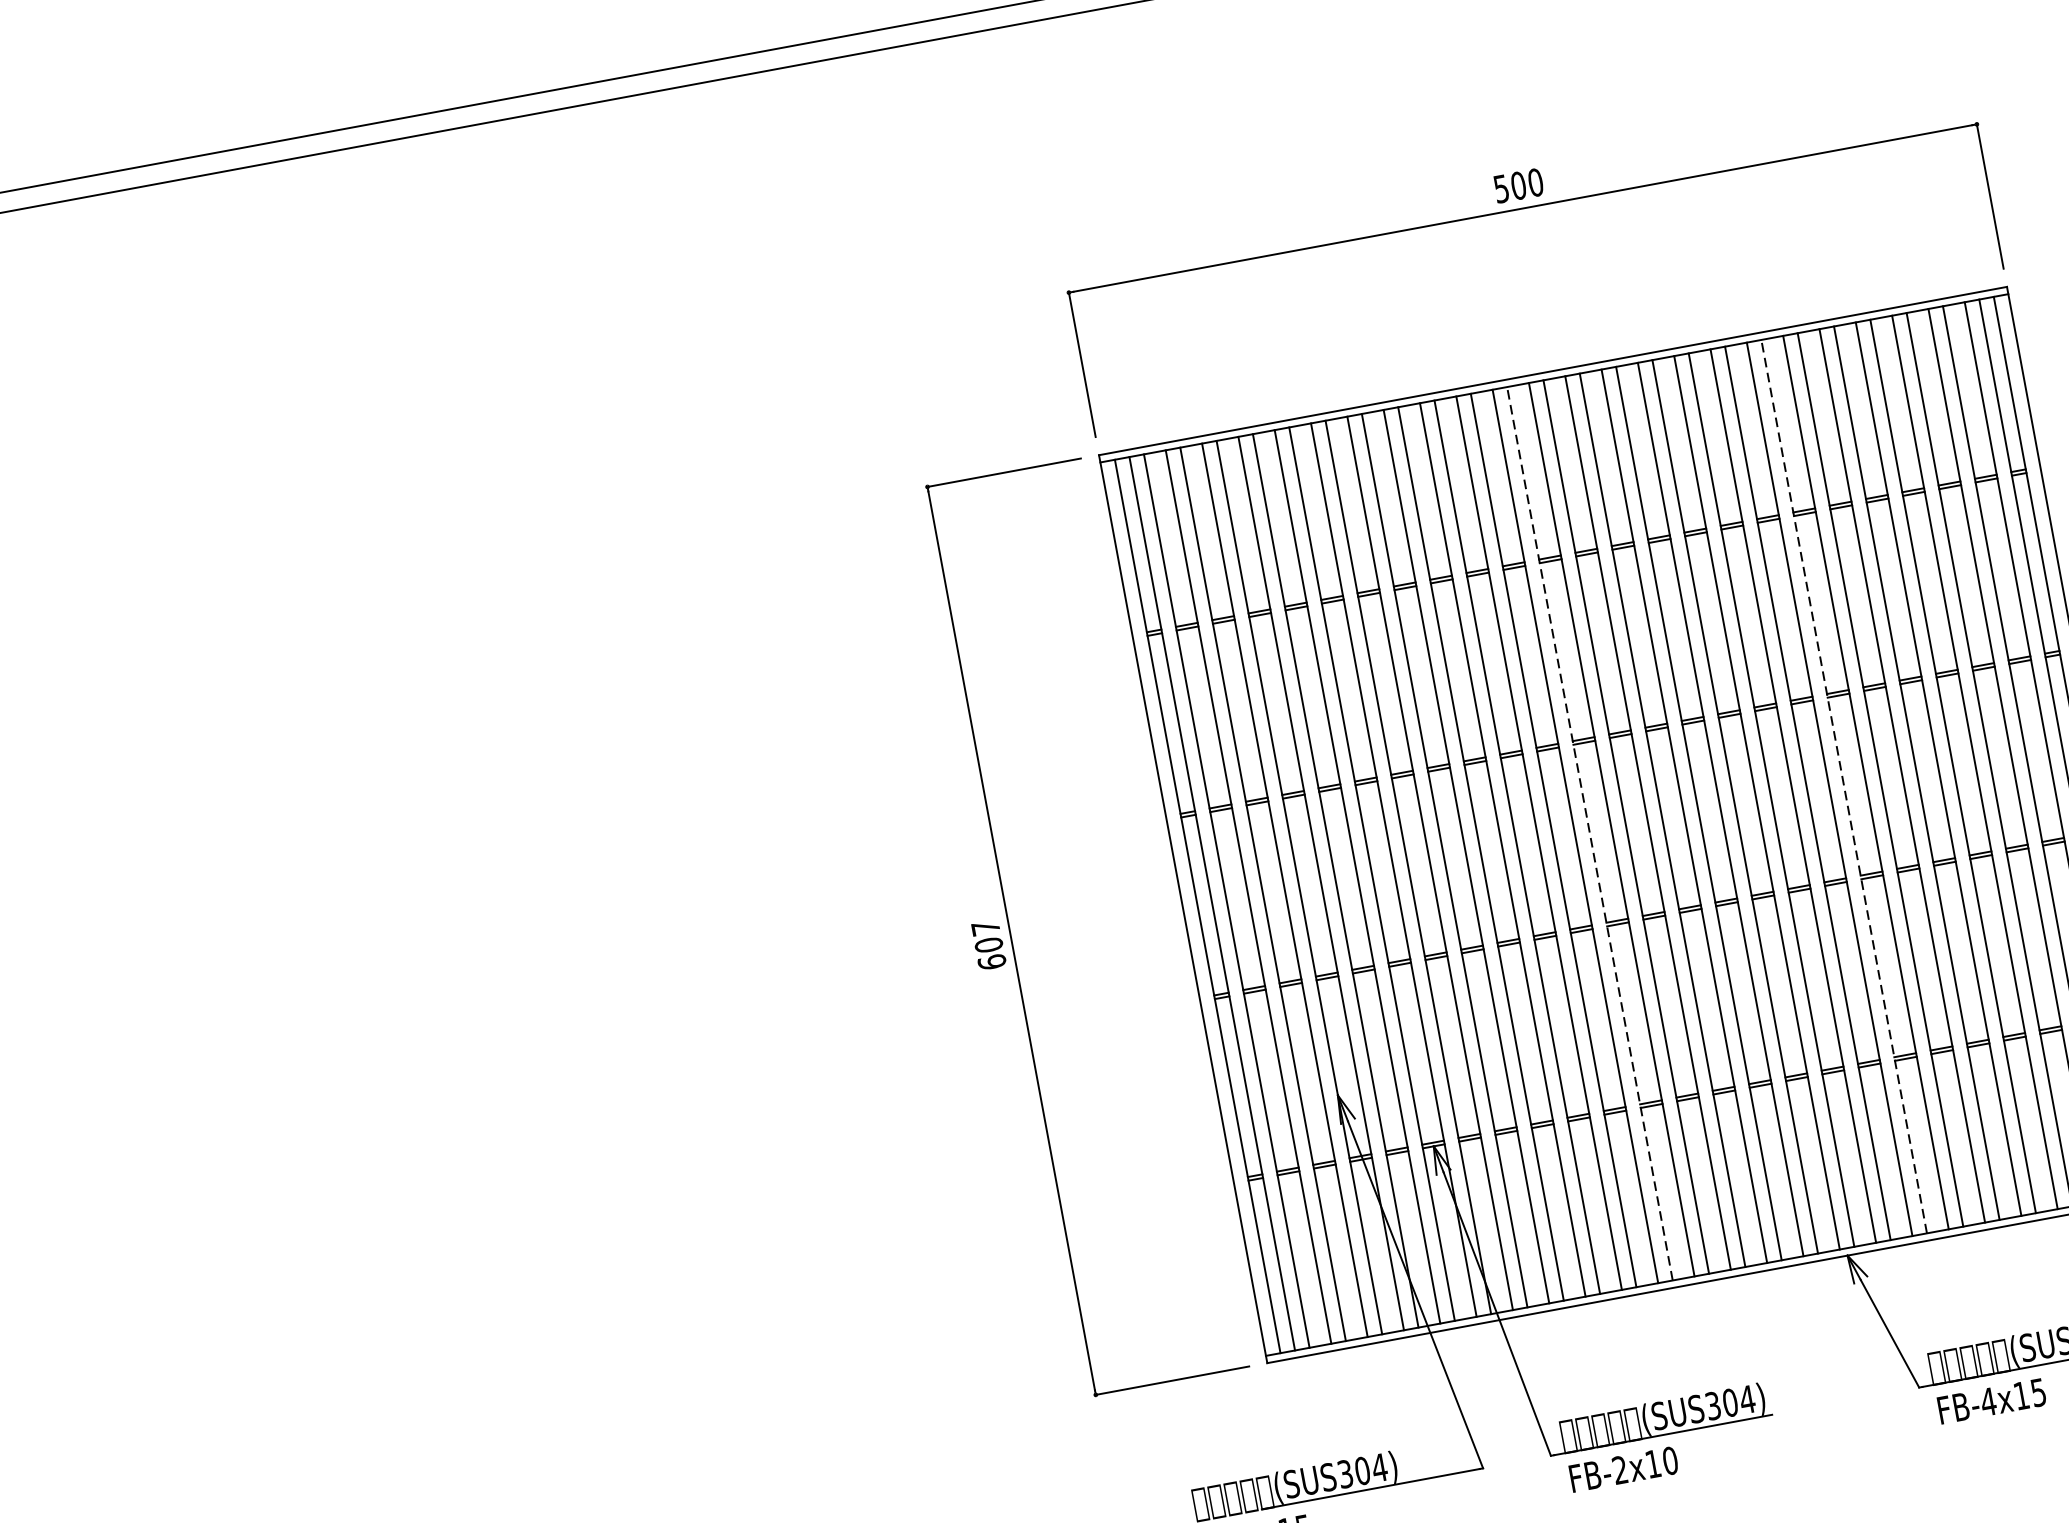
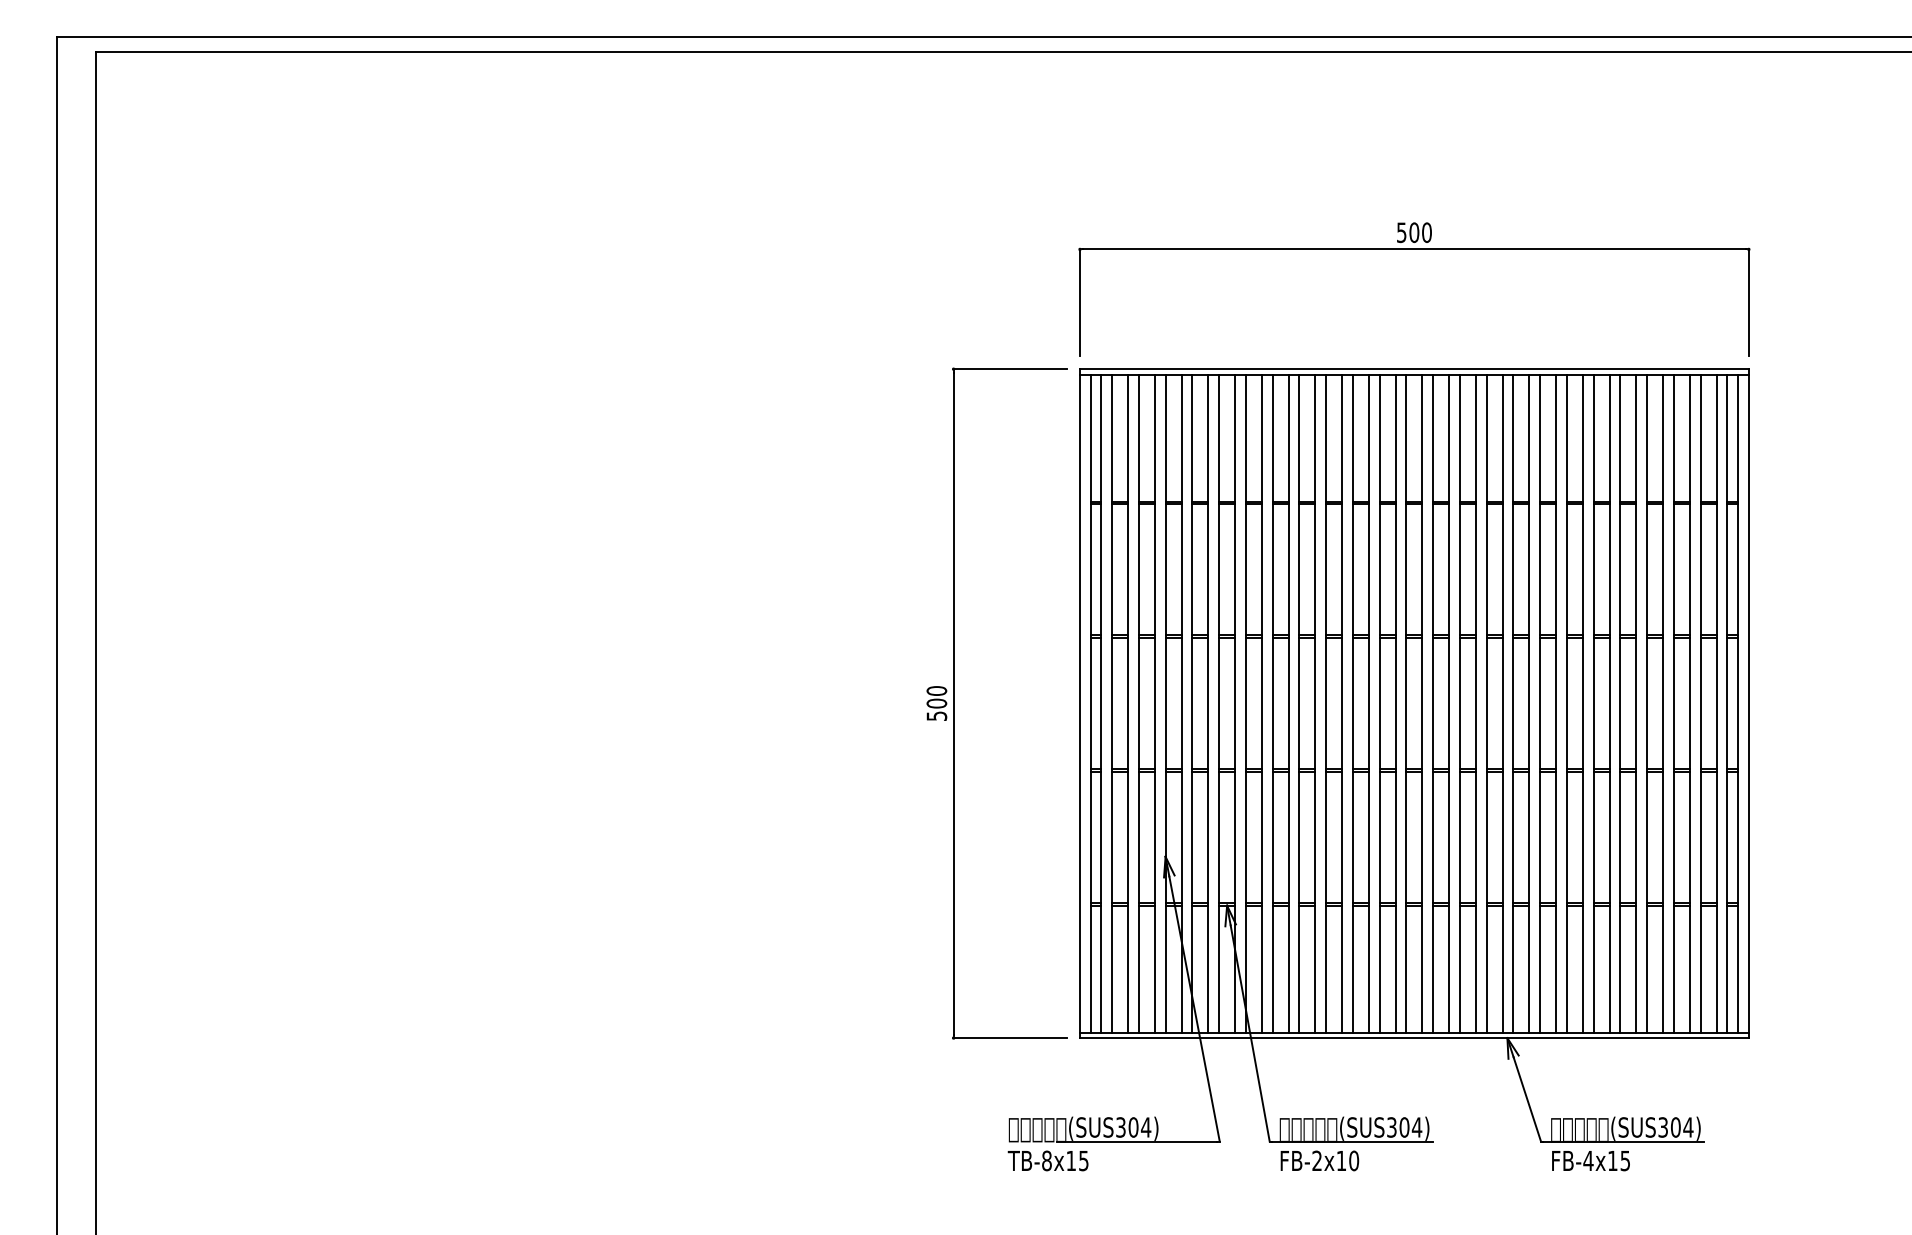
line: (1843, 786) -> (1566, 703), dashed -> solid
line: (1589, 833) -> (1379, 703), dashed -> solid
text: (988, 945) -> (936, 703), 607 -> 500

